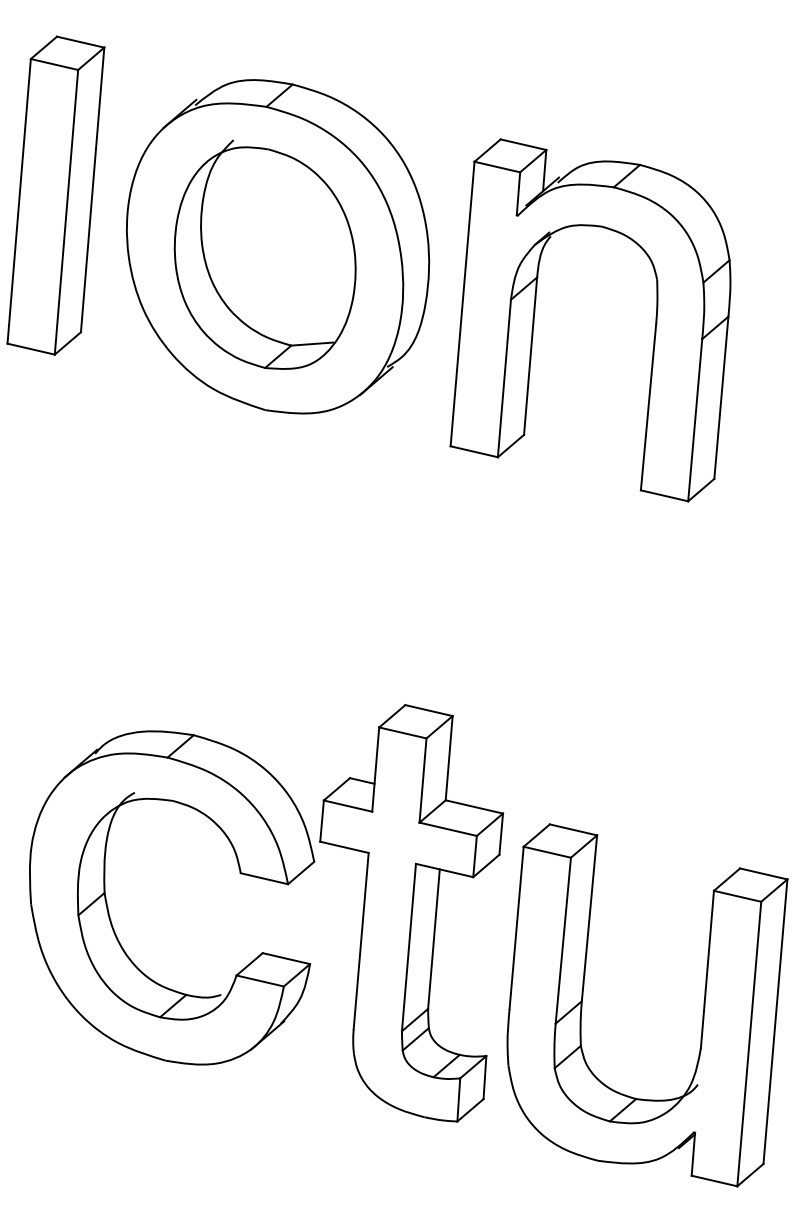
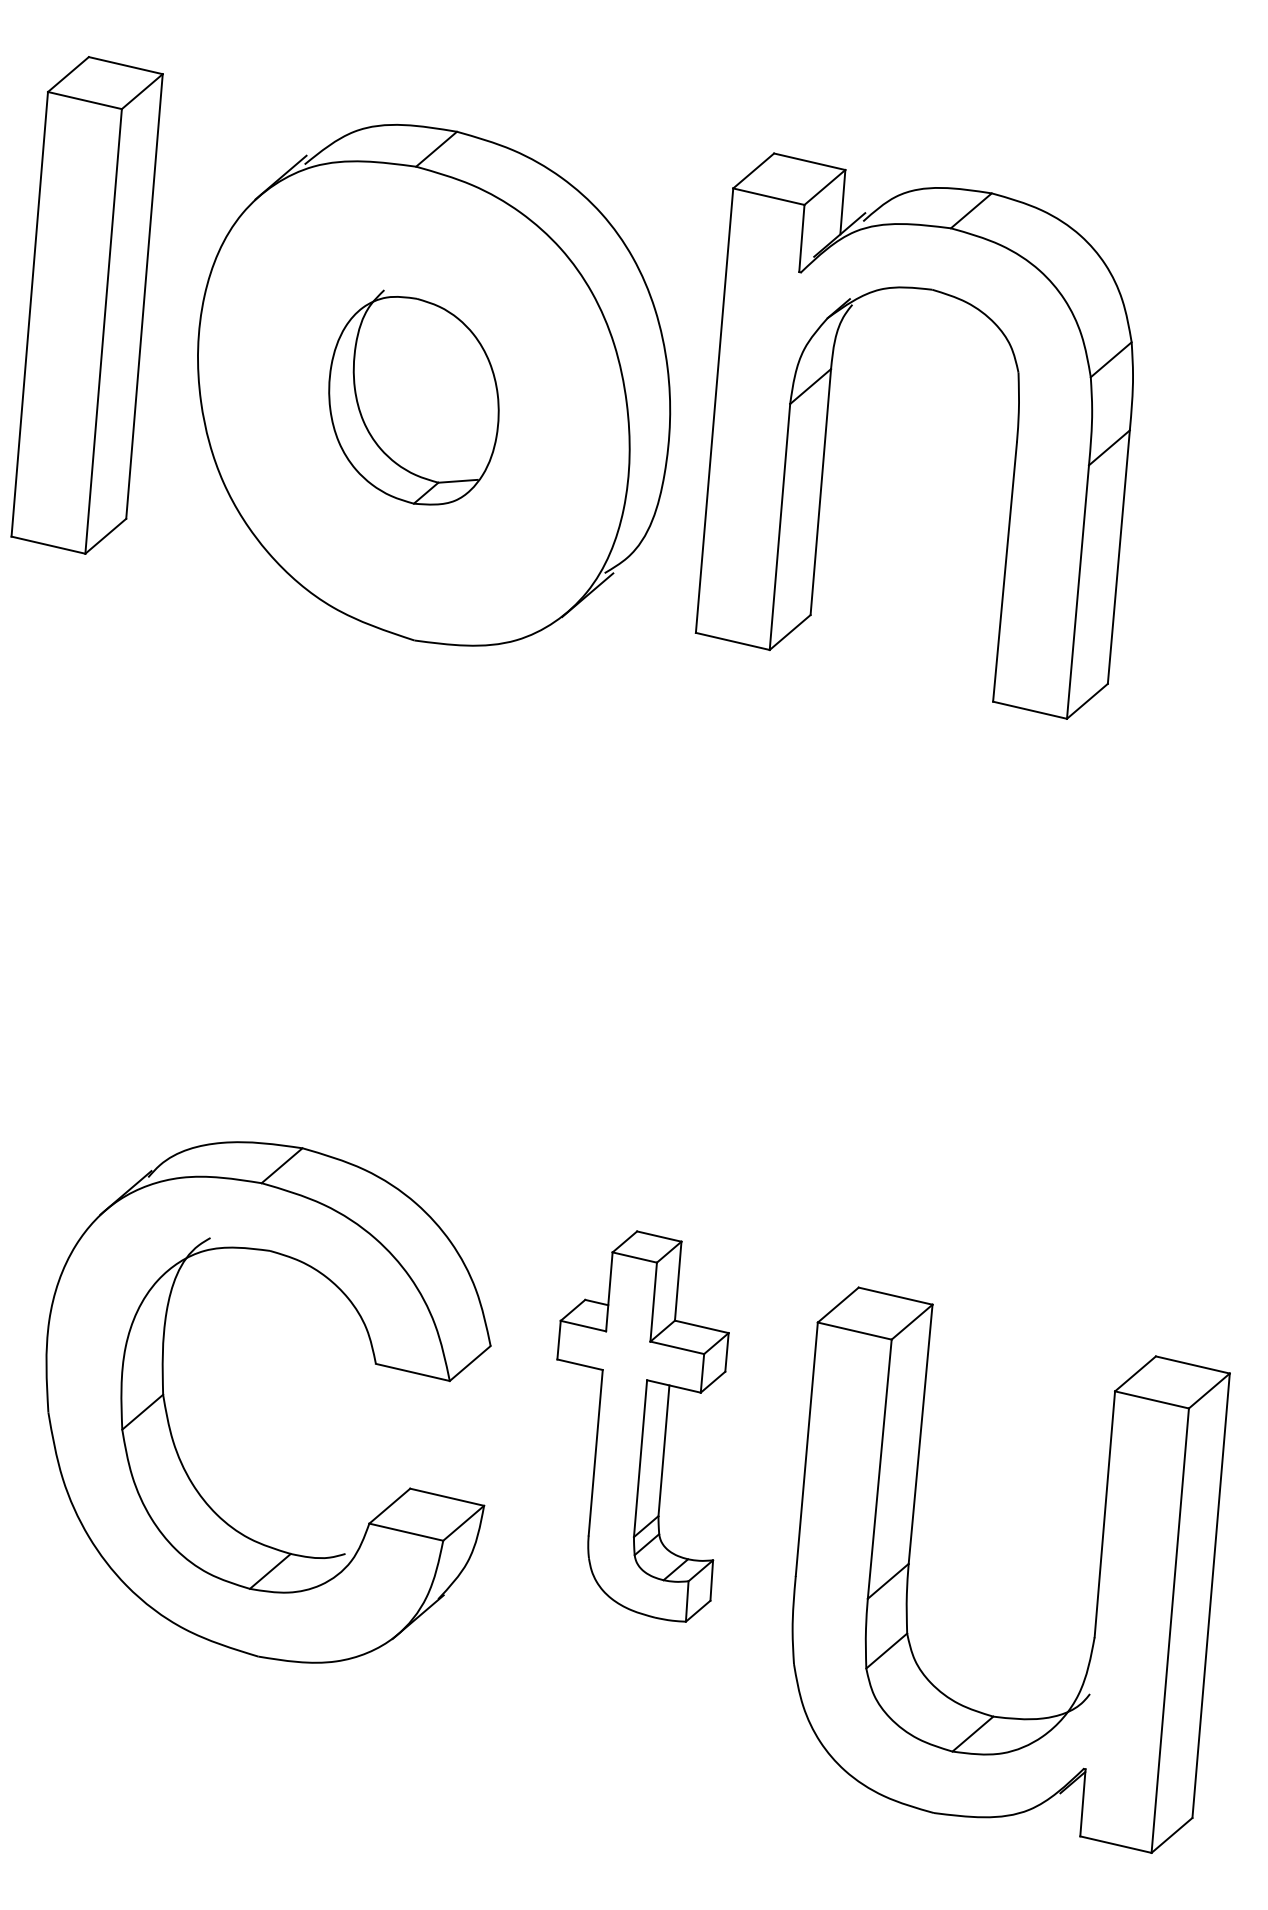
part: (264, 254) -> (412, 397), size x0.6
part: (535, 312) -> (828, 423), moved
part: (411, 913) -> (642, 1426), size x0.6

